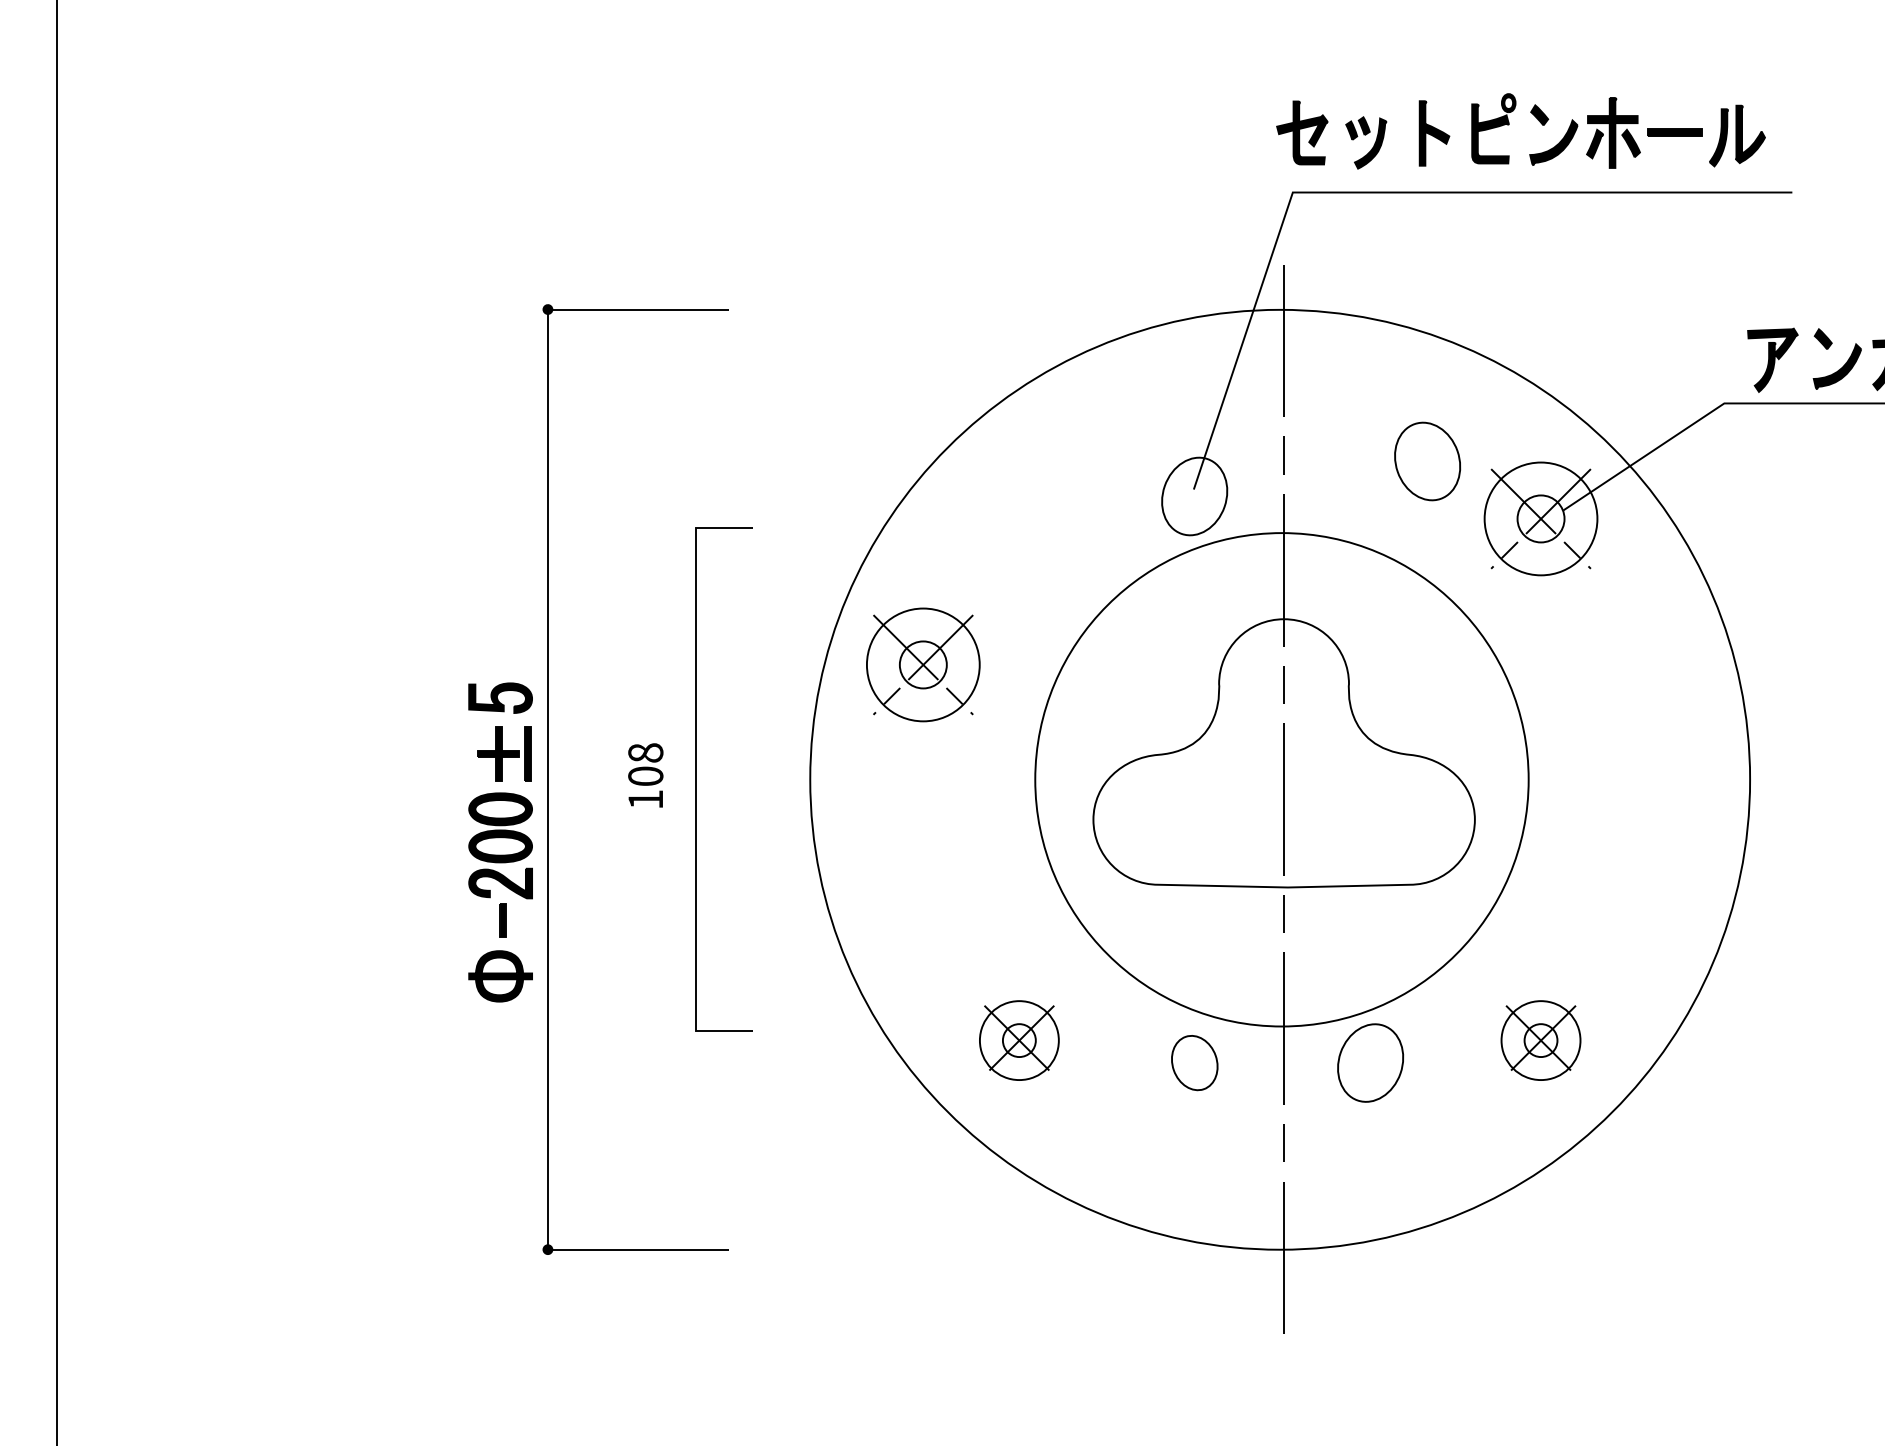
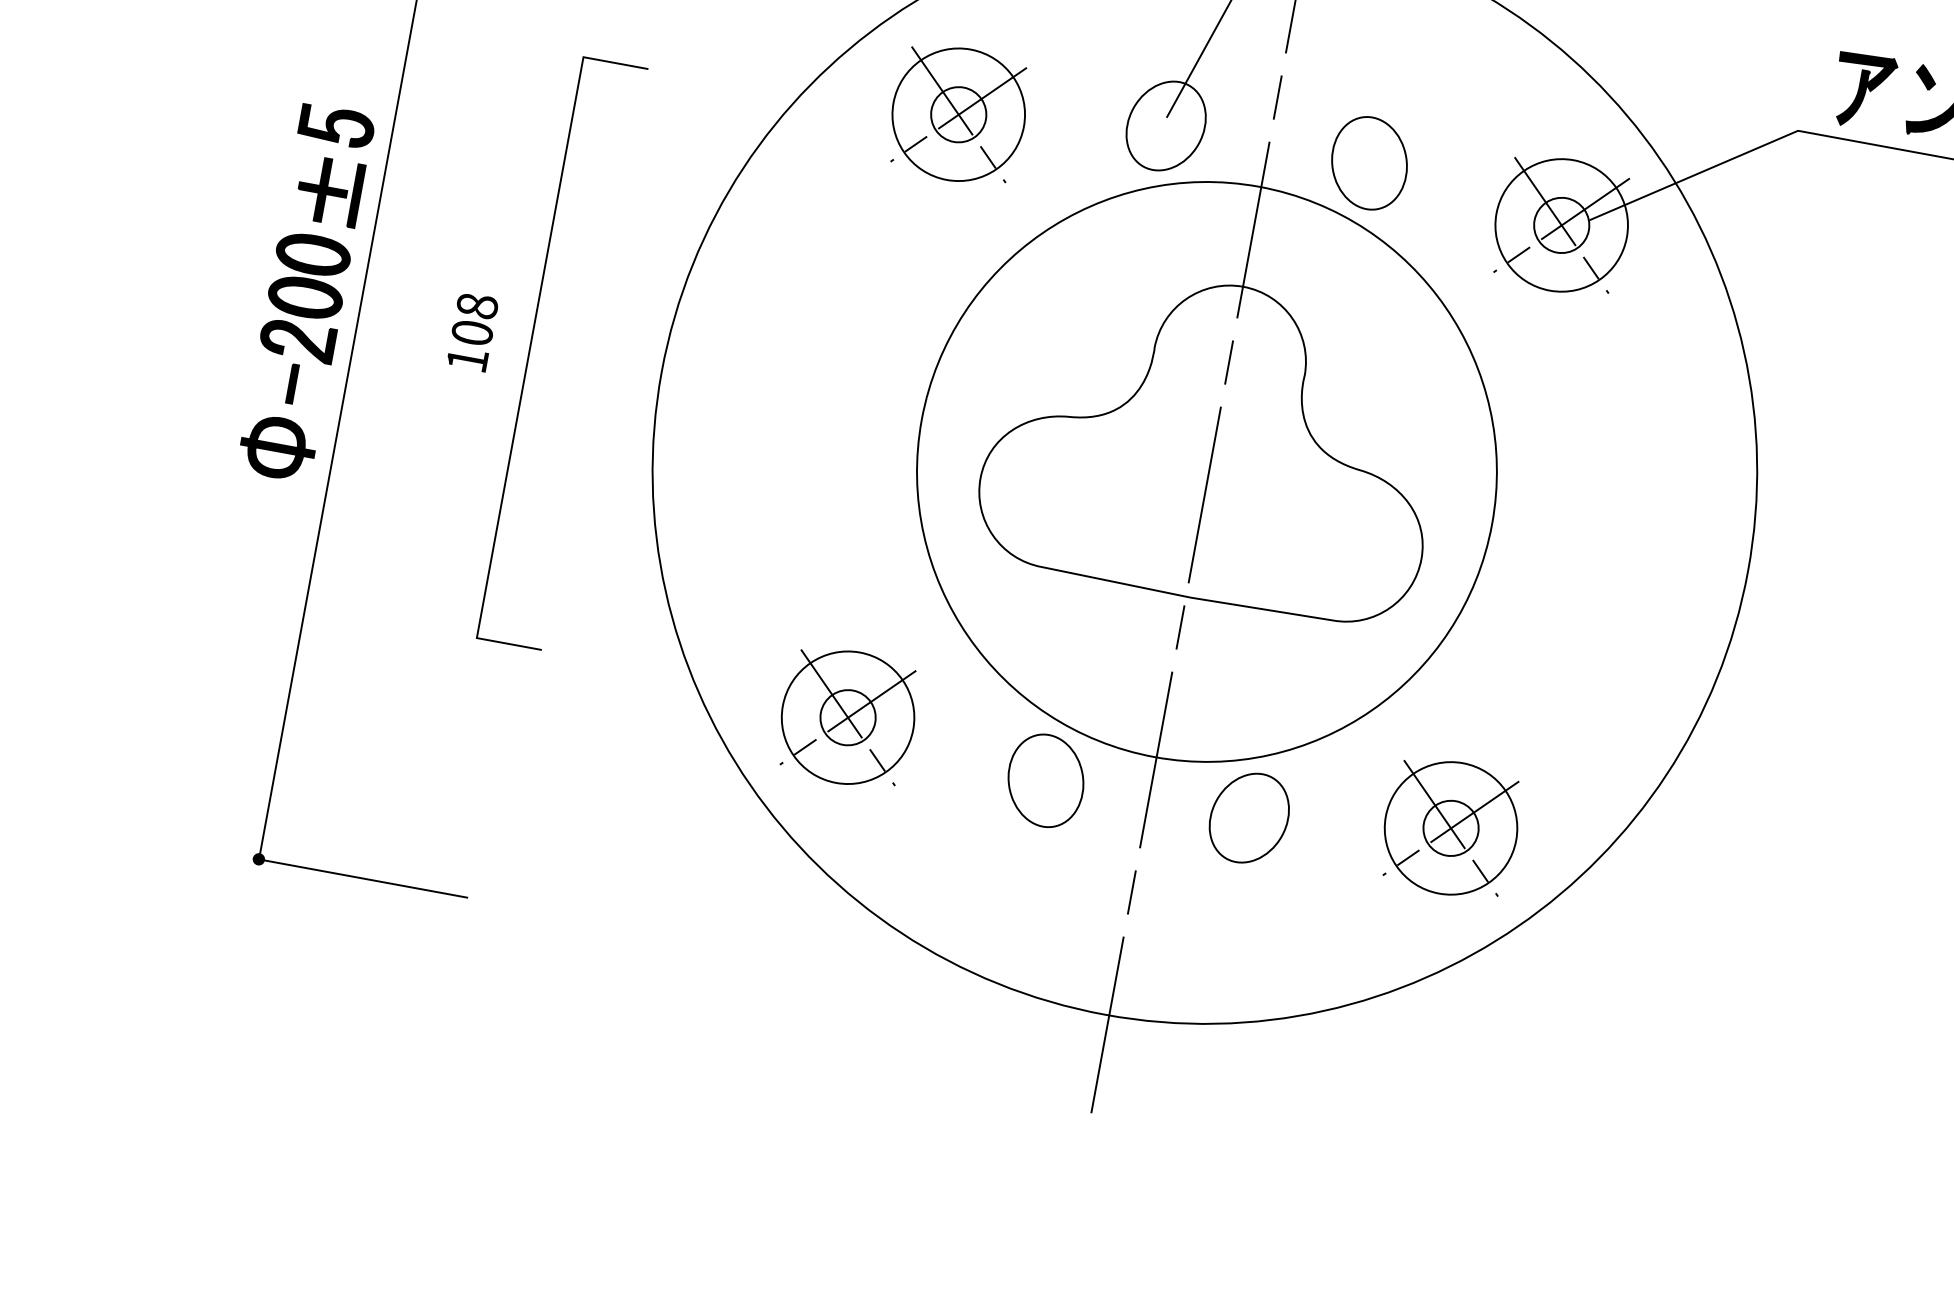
part: (1427, 461) -> (1369, 163), moved
part: (923, 664) -> (959, 114), moved
part: (500, 842) -> (306, 293), moved
part: (1019, 1040) -> (848, 717), size x1.43
part: (1540, 1040) -> (1450, 828), size x1.43
part: (1194, 1062) -> (1045, 780), size x1.43

